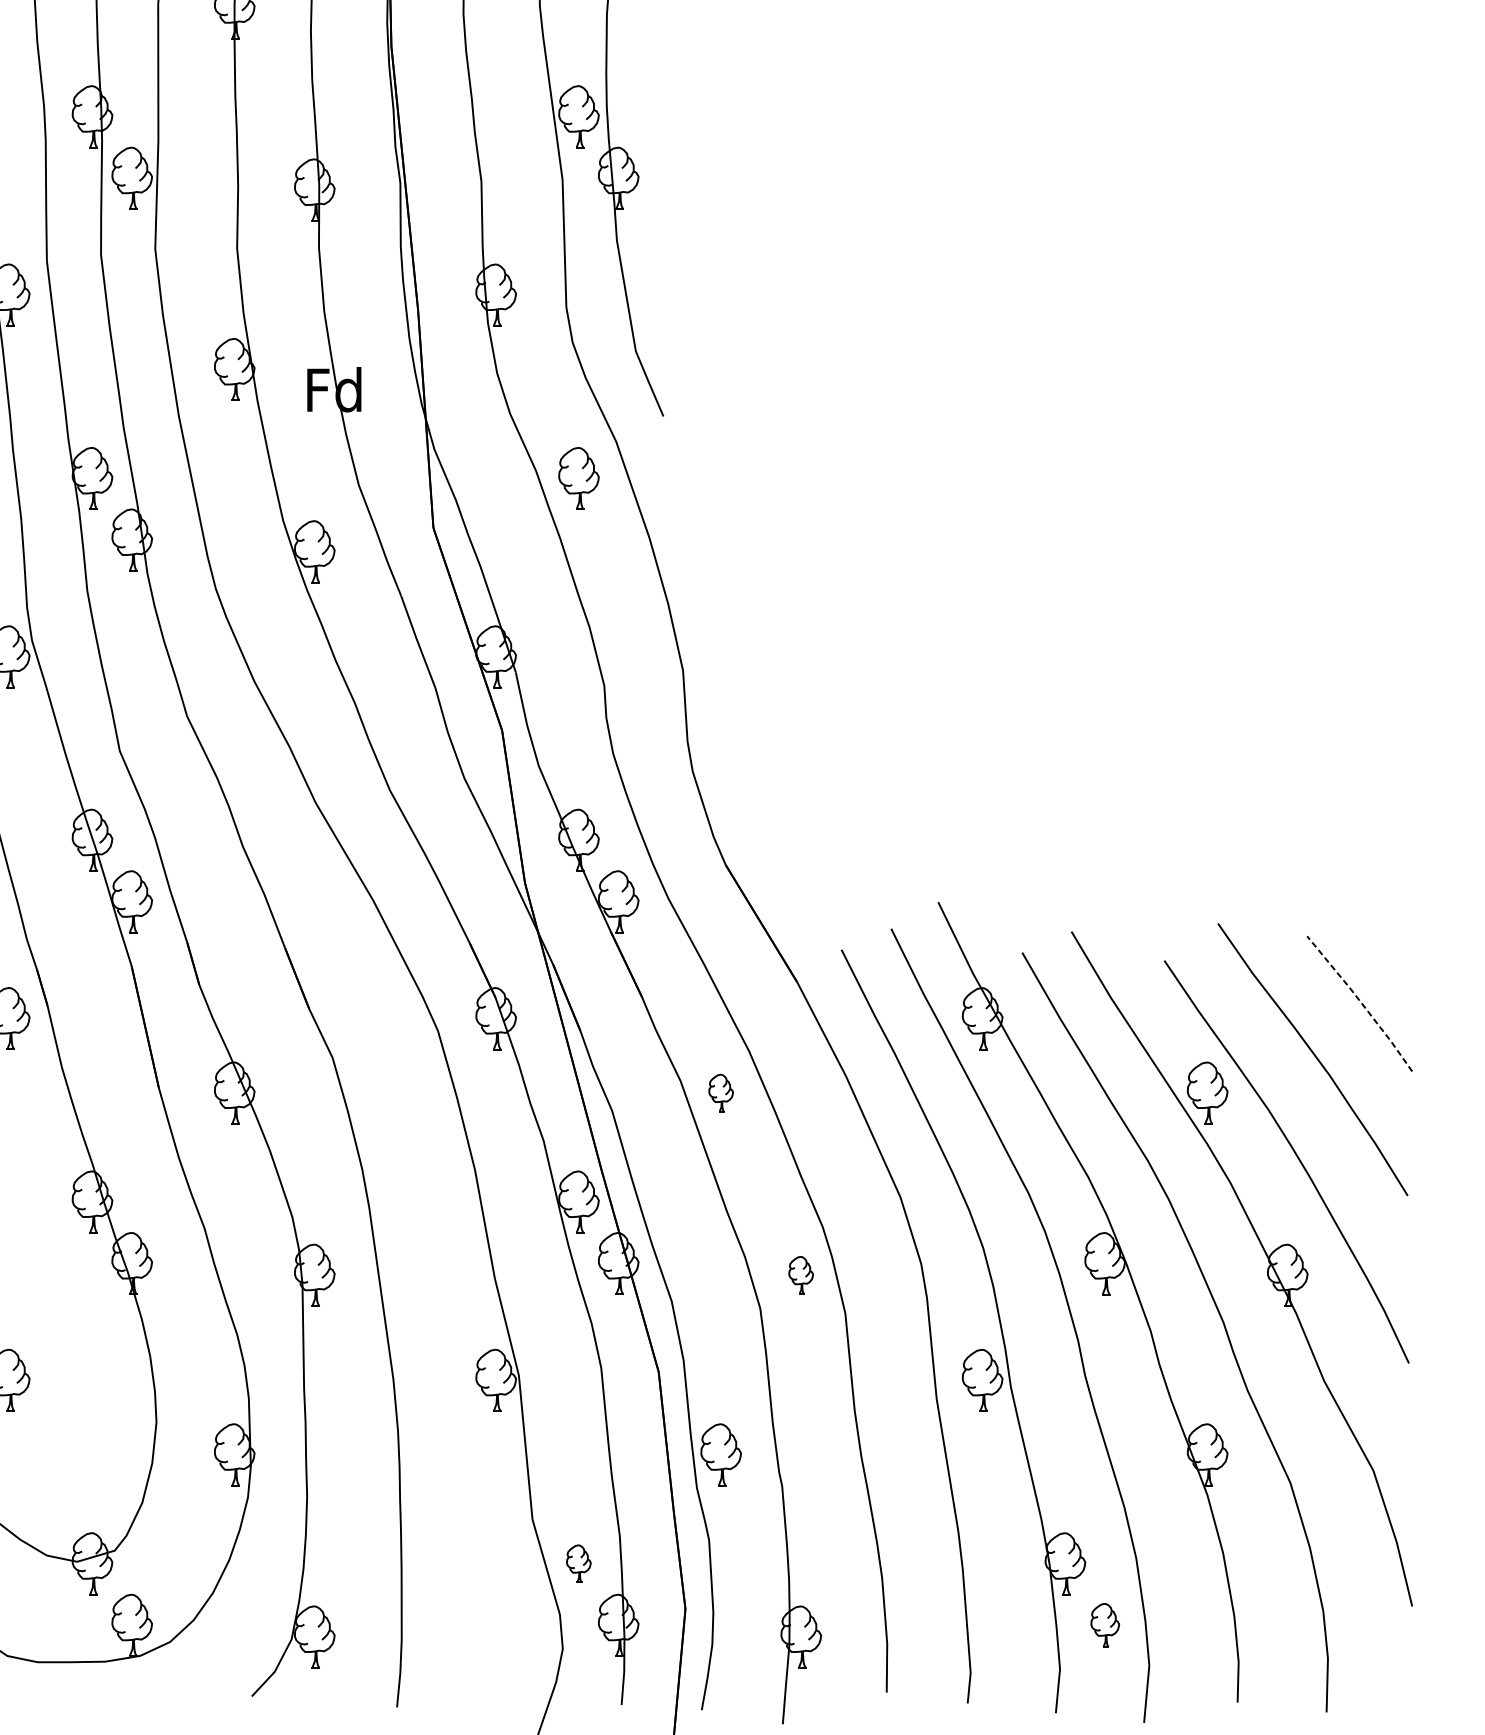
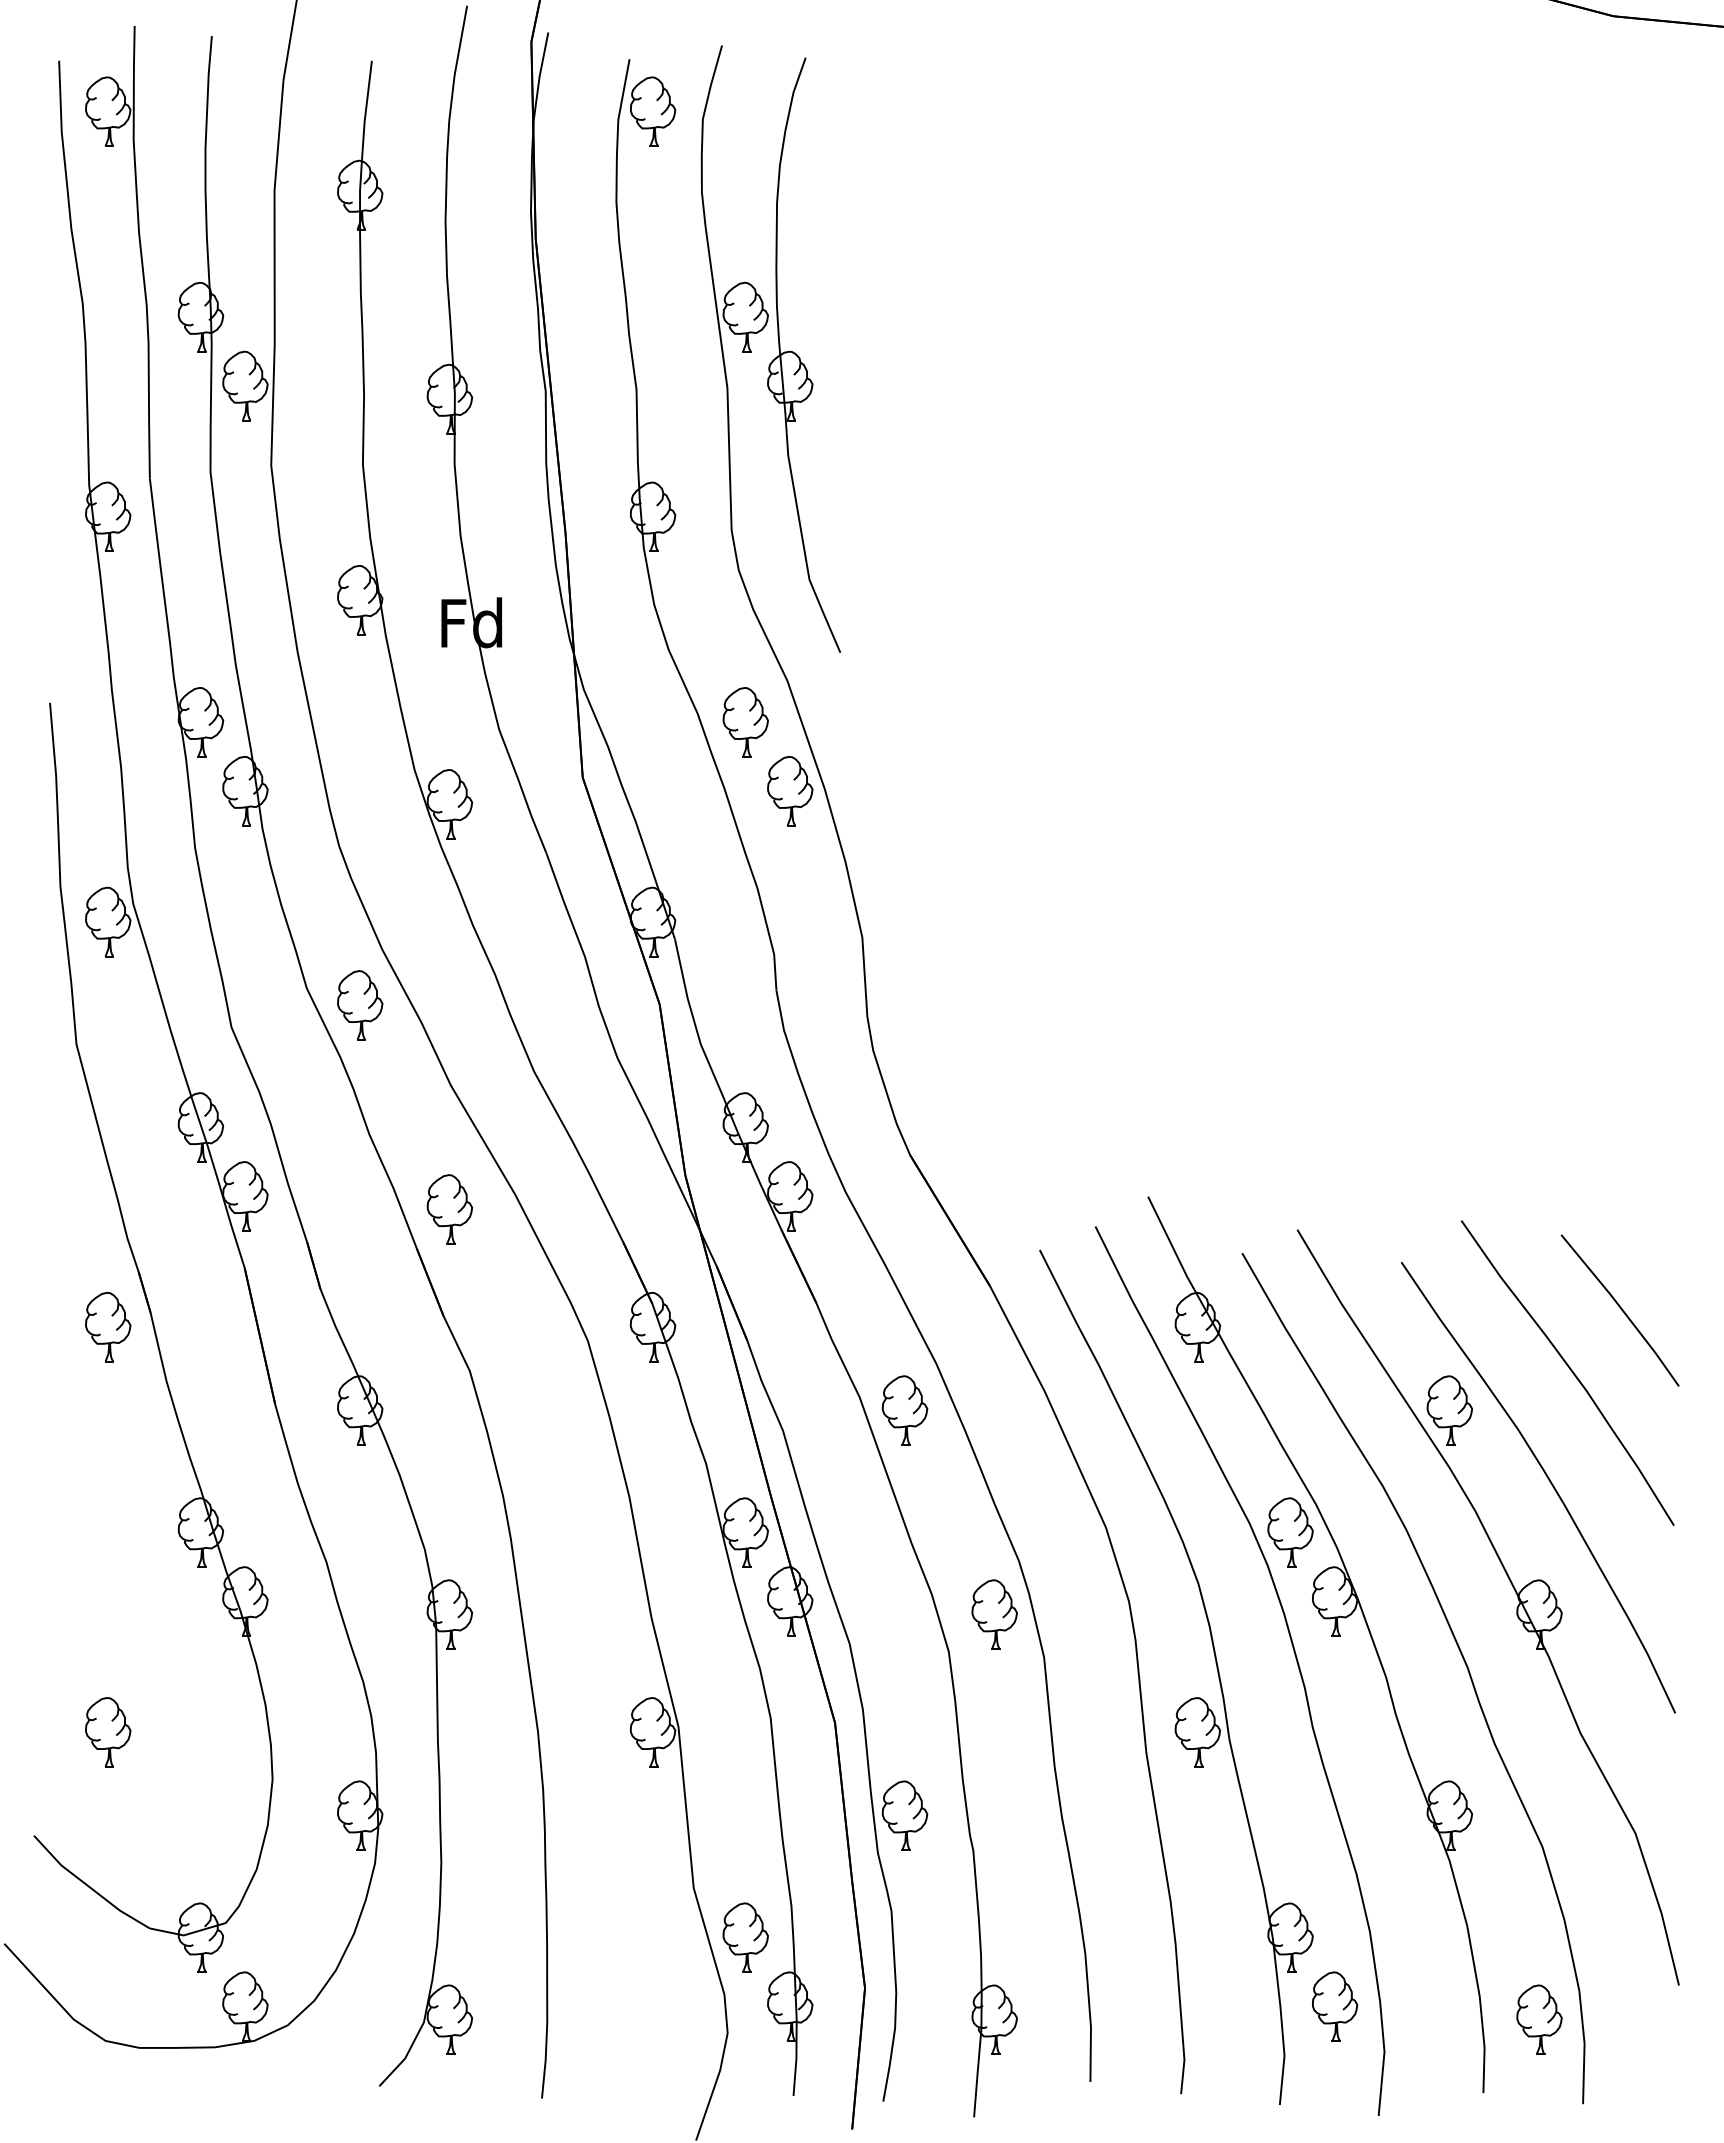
part: (618, 540) -> (790, 791), added
part: (234, 731) -> (360, 1005), added
part: (314, 913) -> (449, 1209), added
line: (1360, 1001) -> (1621, 1308), dashed -> solid
part: (720, 1093) -> (904, 1410), size x1.67
part: (1065, 1202) -> (1290, 1532), added
part: (801, 1275) -> (994, 1614), size x1.67
part: (578, 1563) -> (745, 1937), size x1.67
part: (1105, 1625) -> (1335, 2006), size x1.43
part: (1287, 1636) -> (1539, 2019), added

